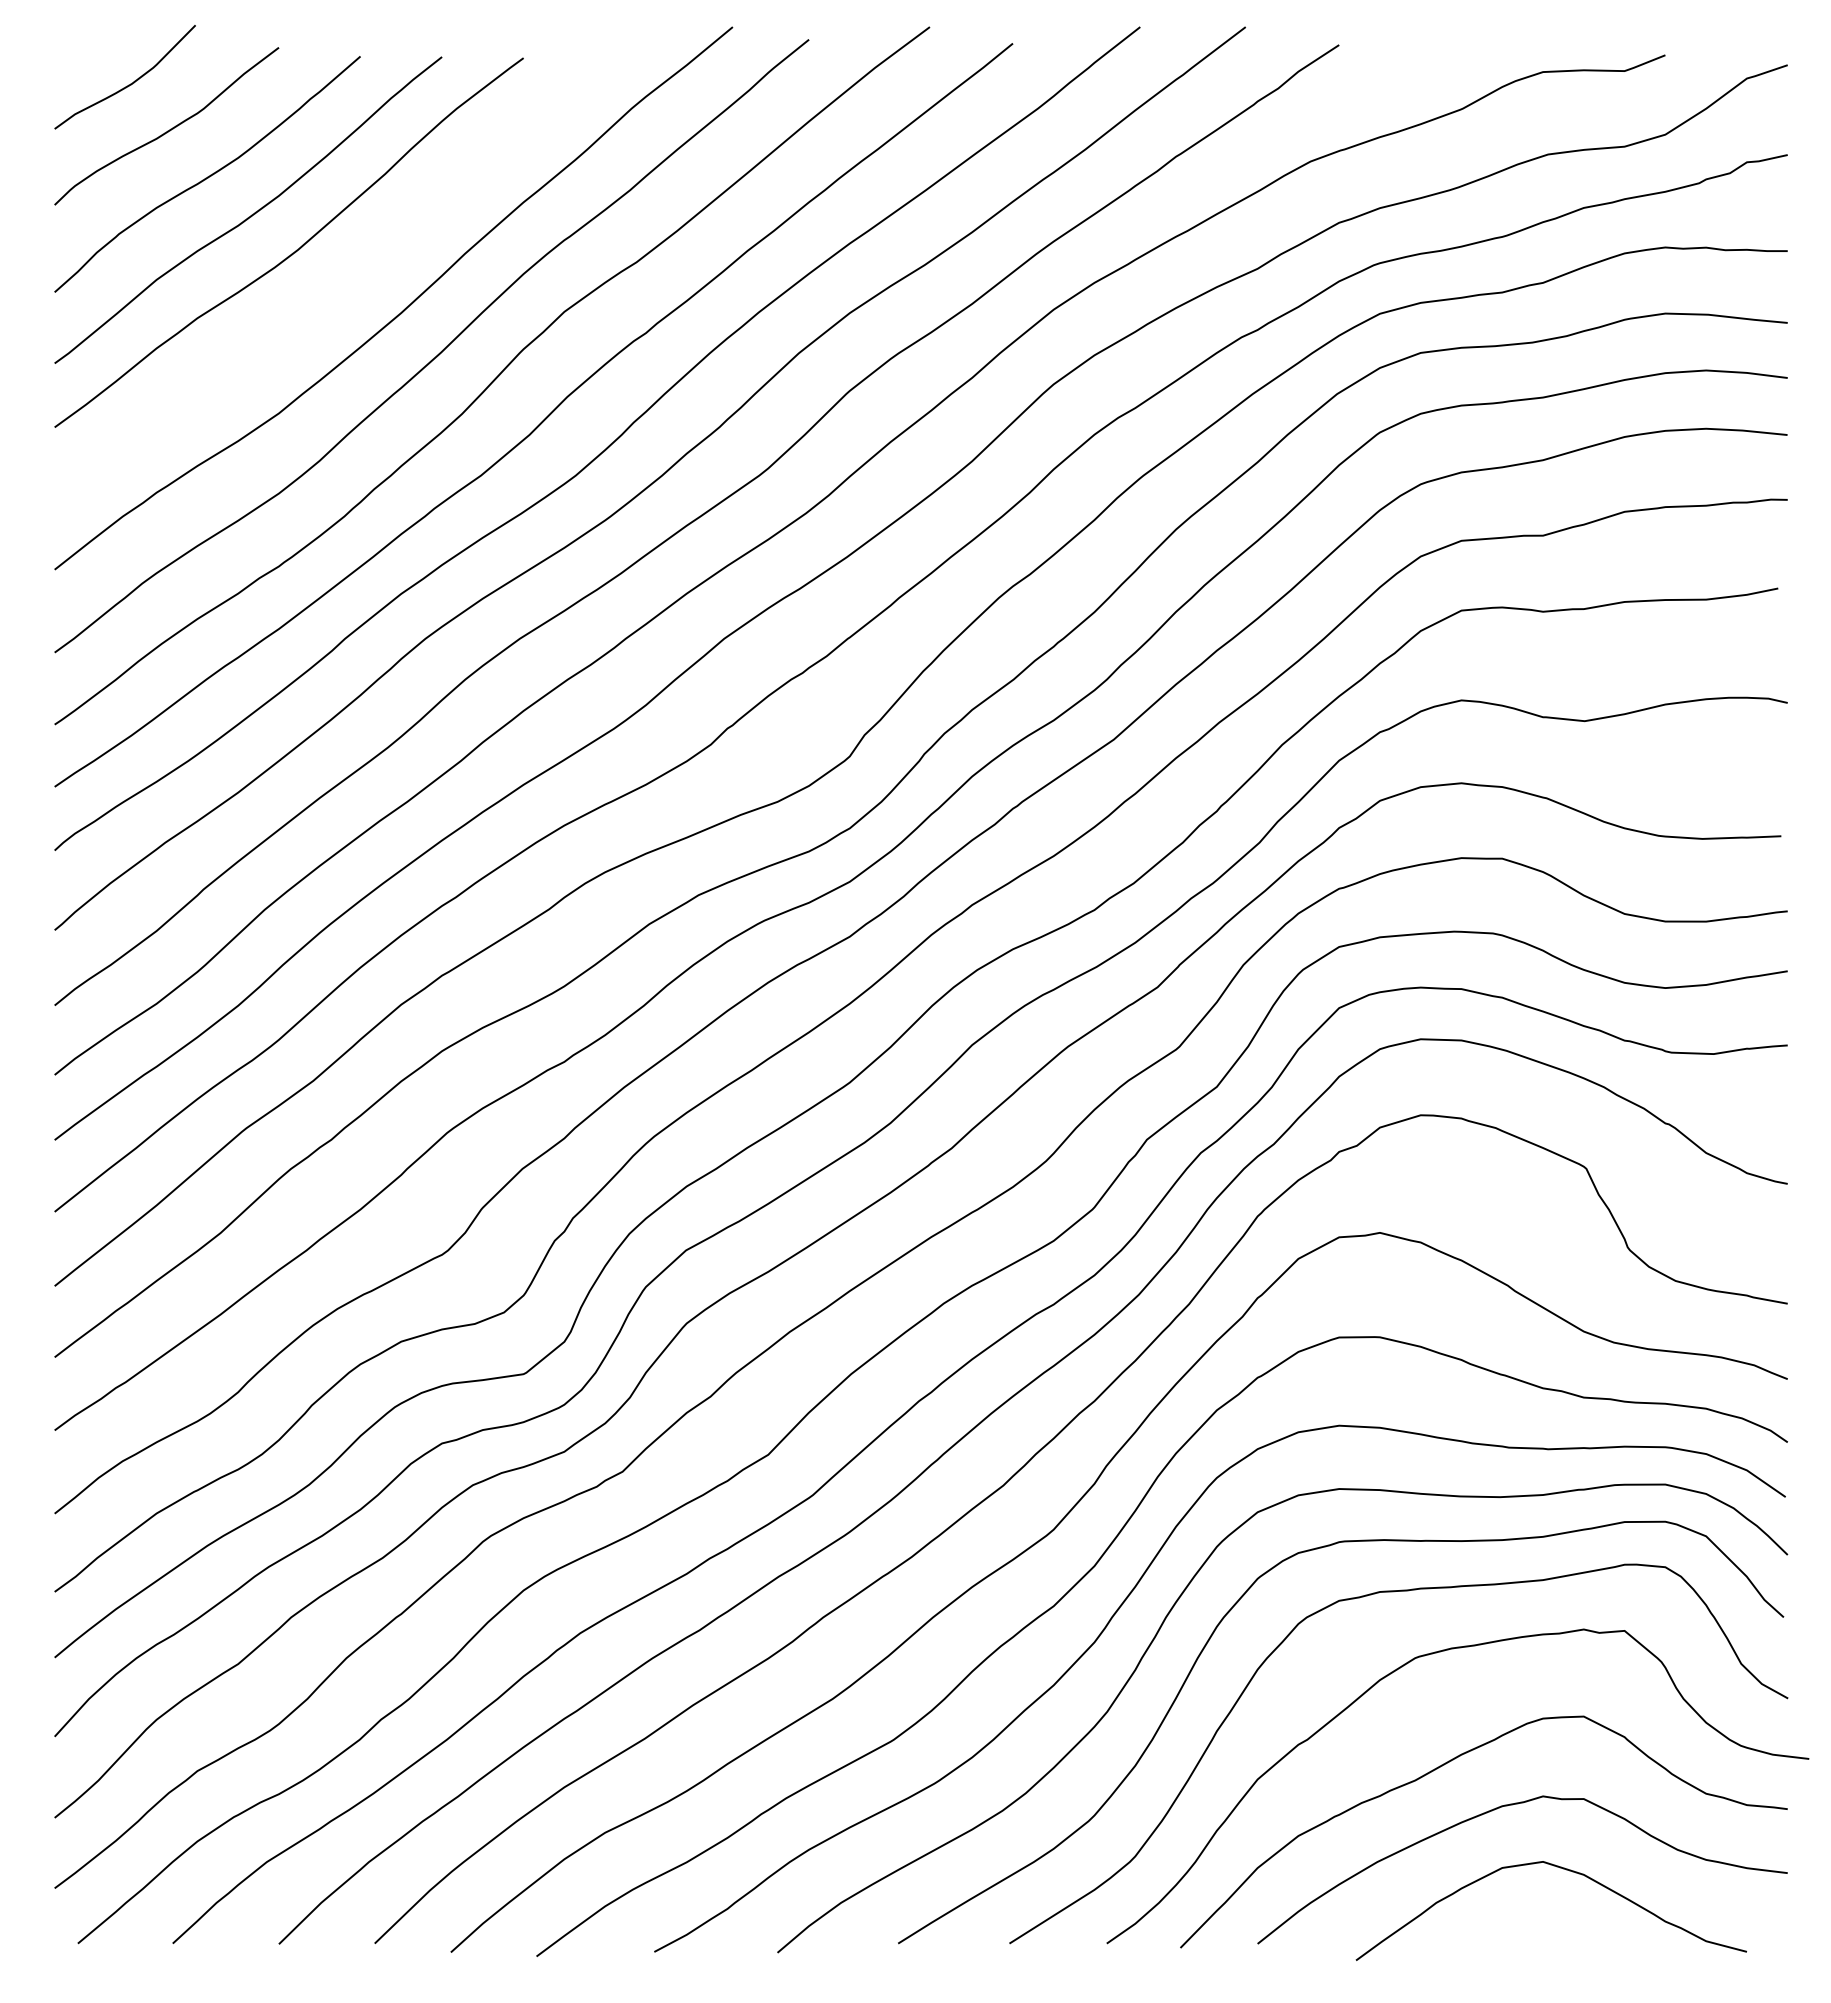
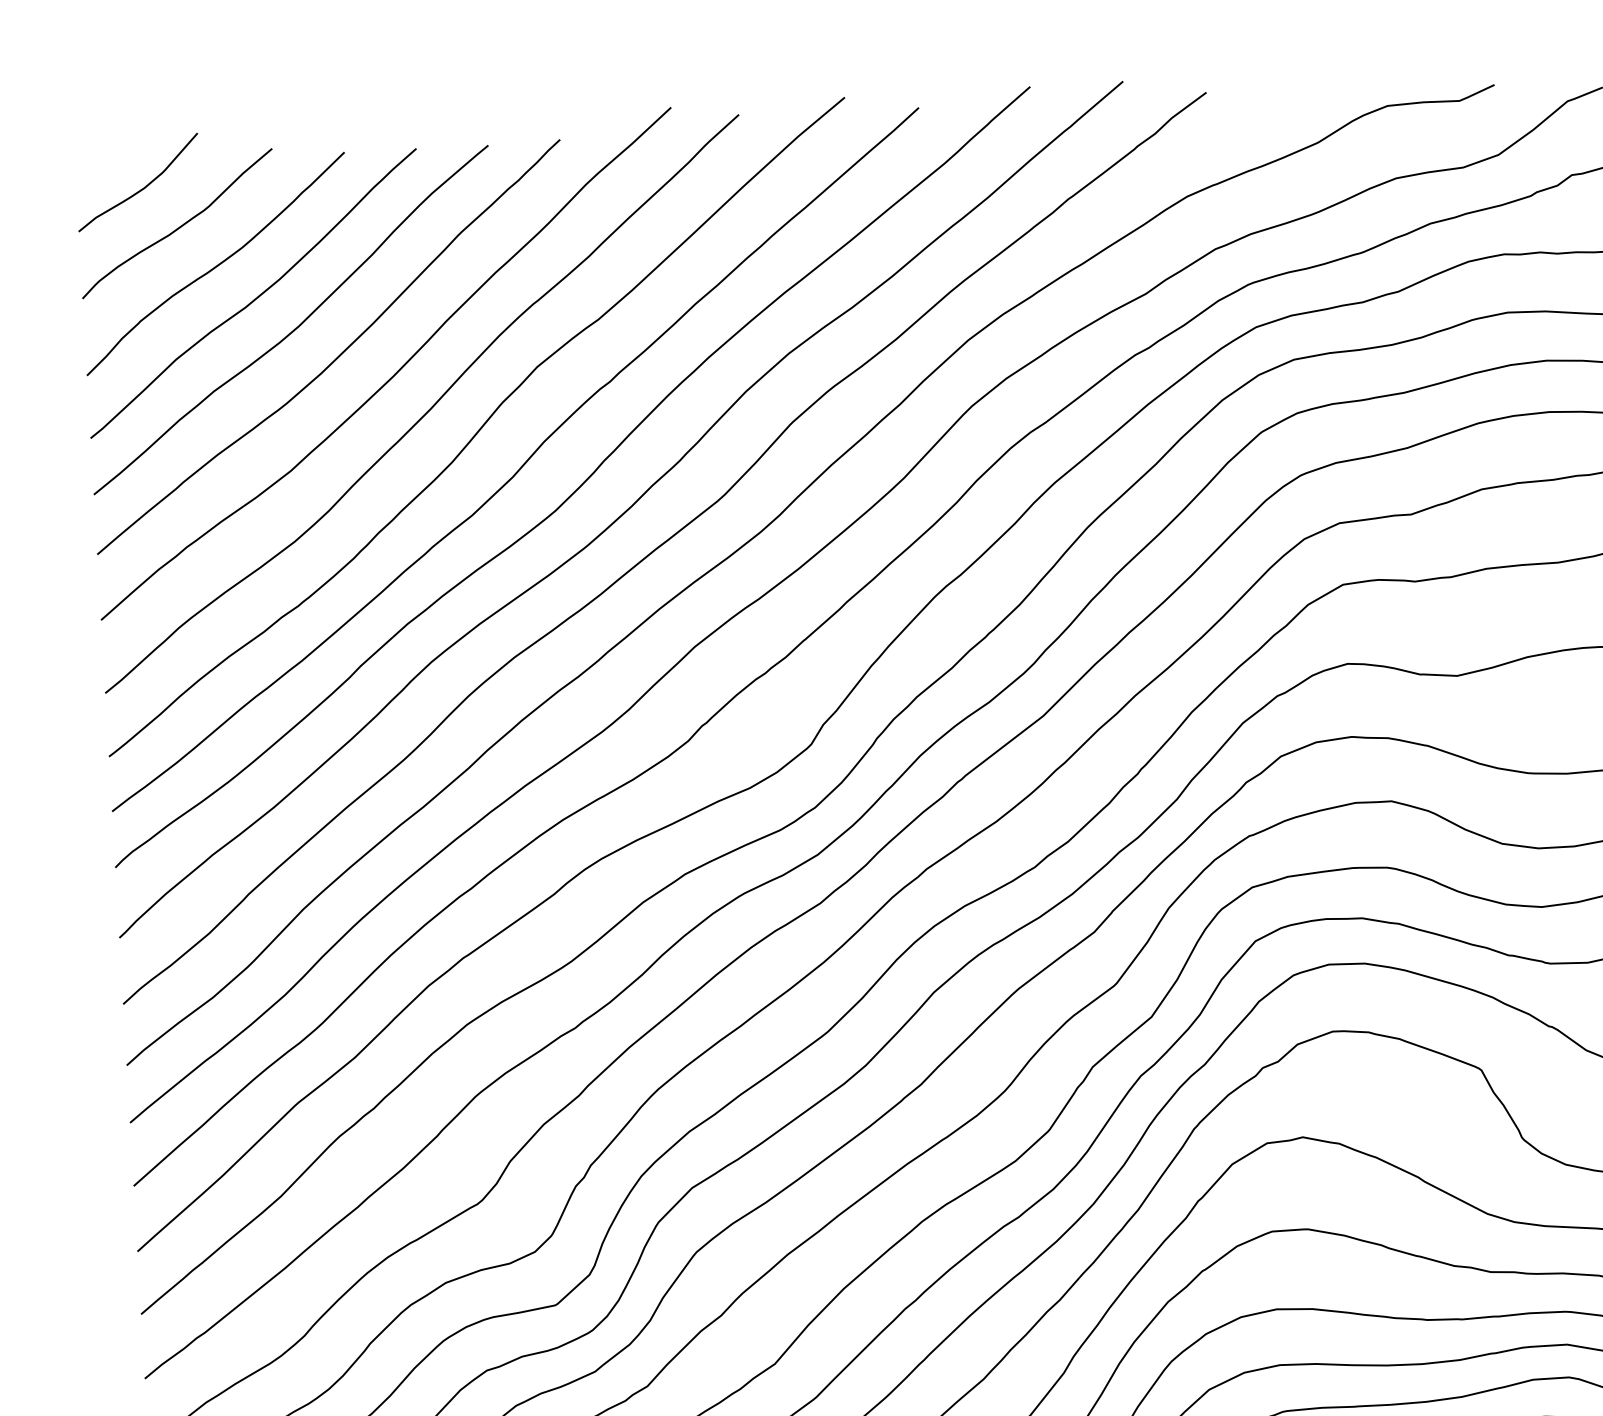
curve: (339, 286) -> (337, 356), added

